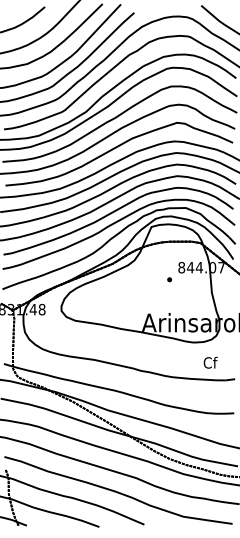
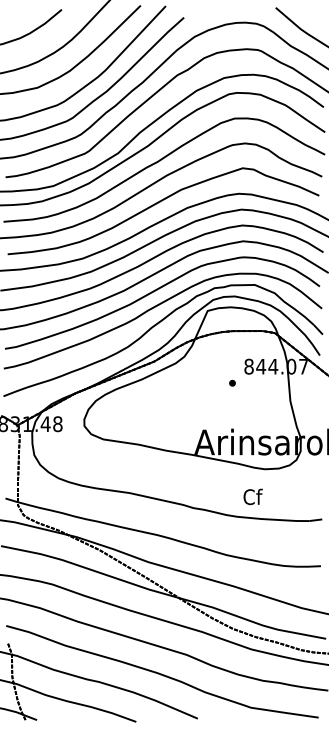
text: (210, 362) -> (252, 496), moved

